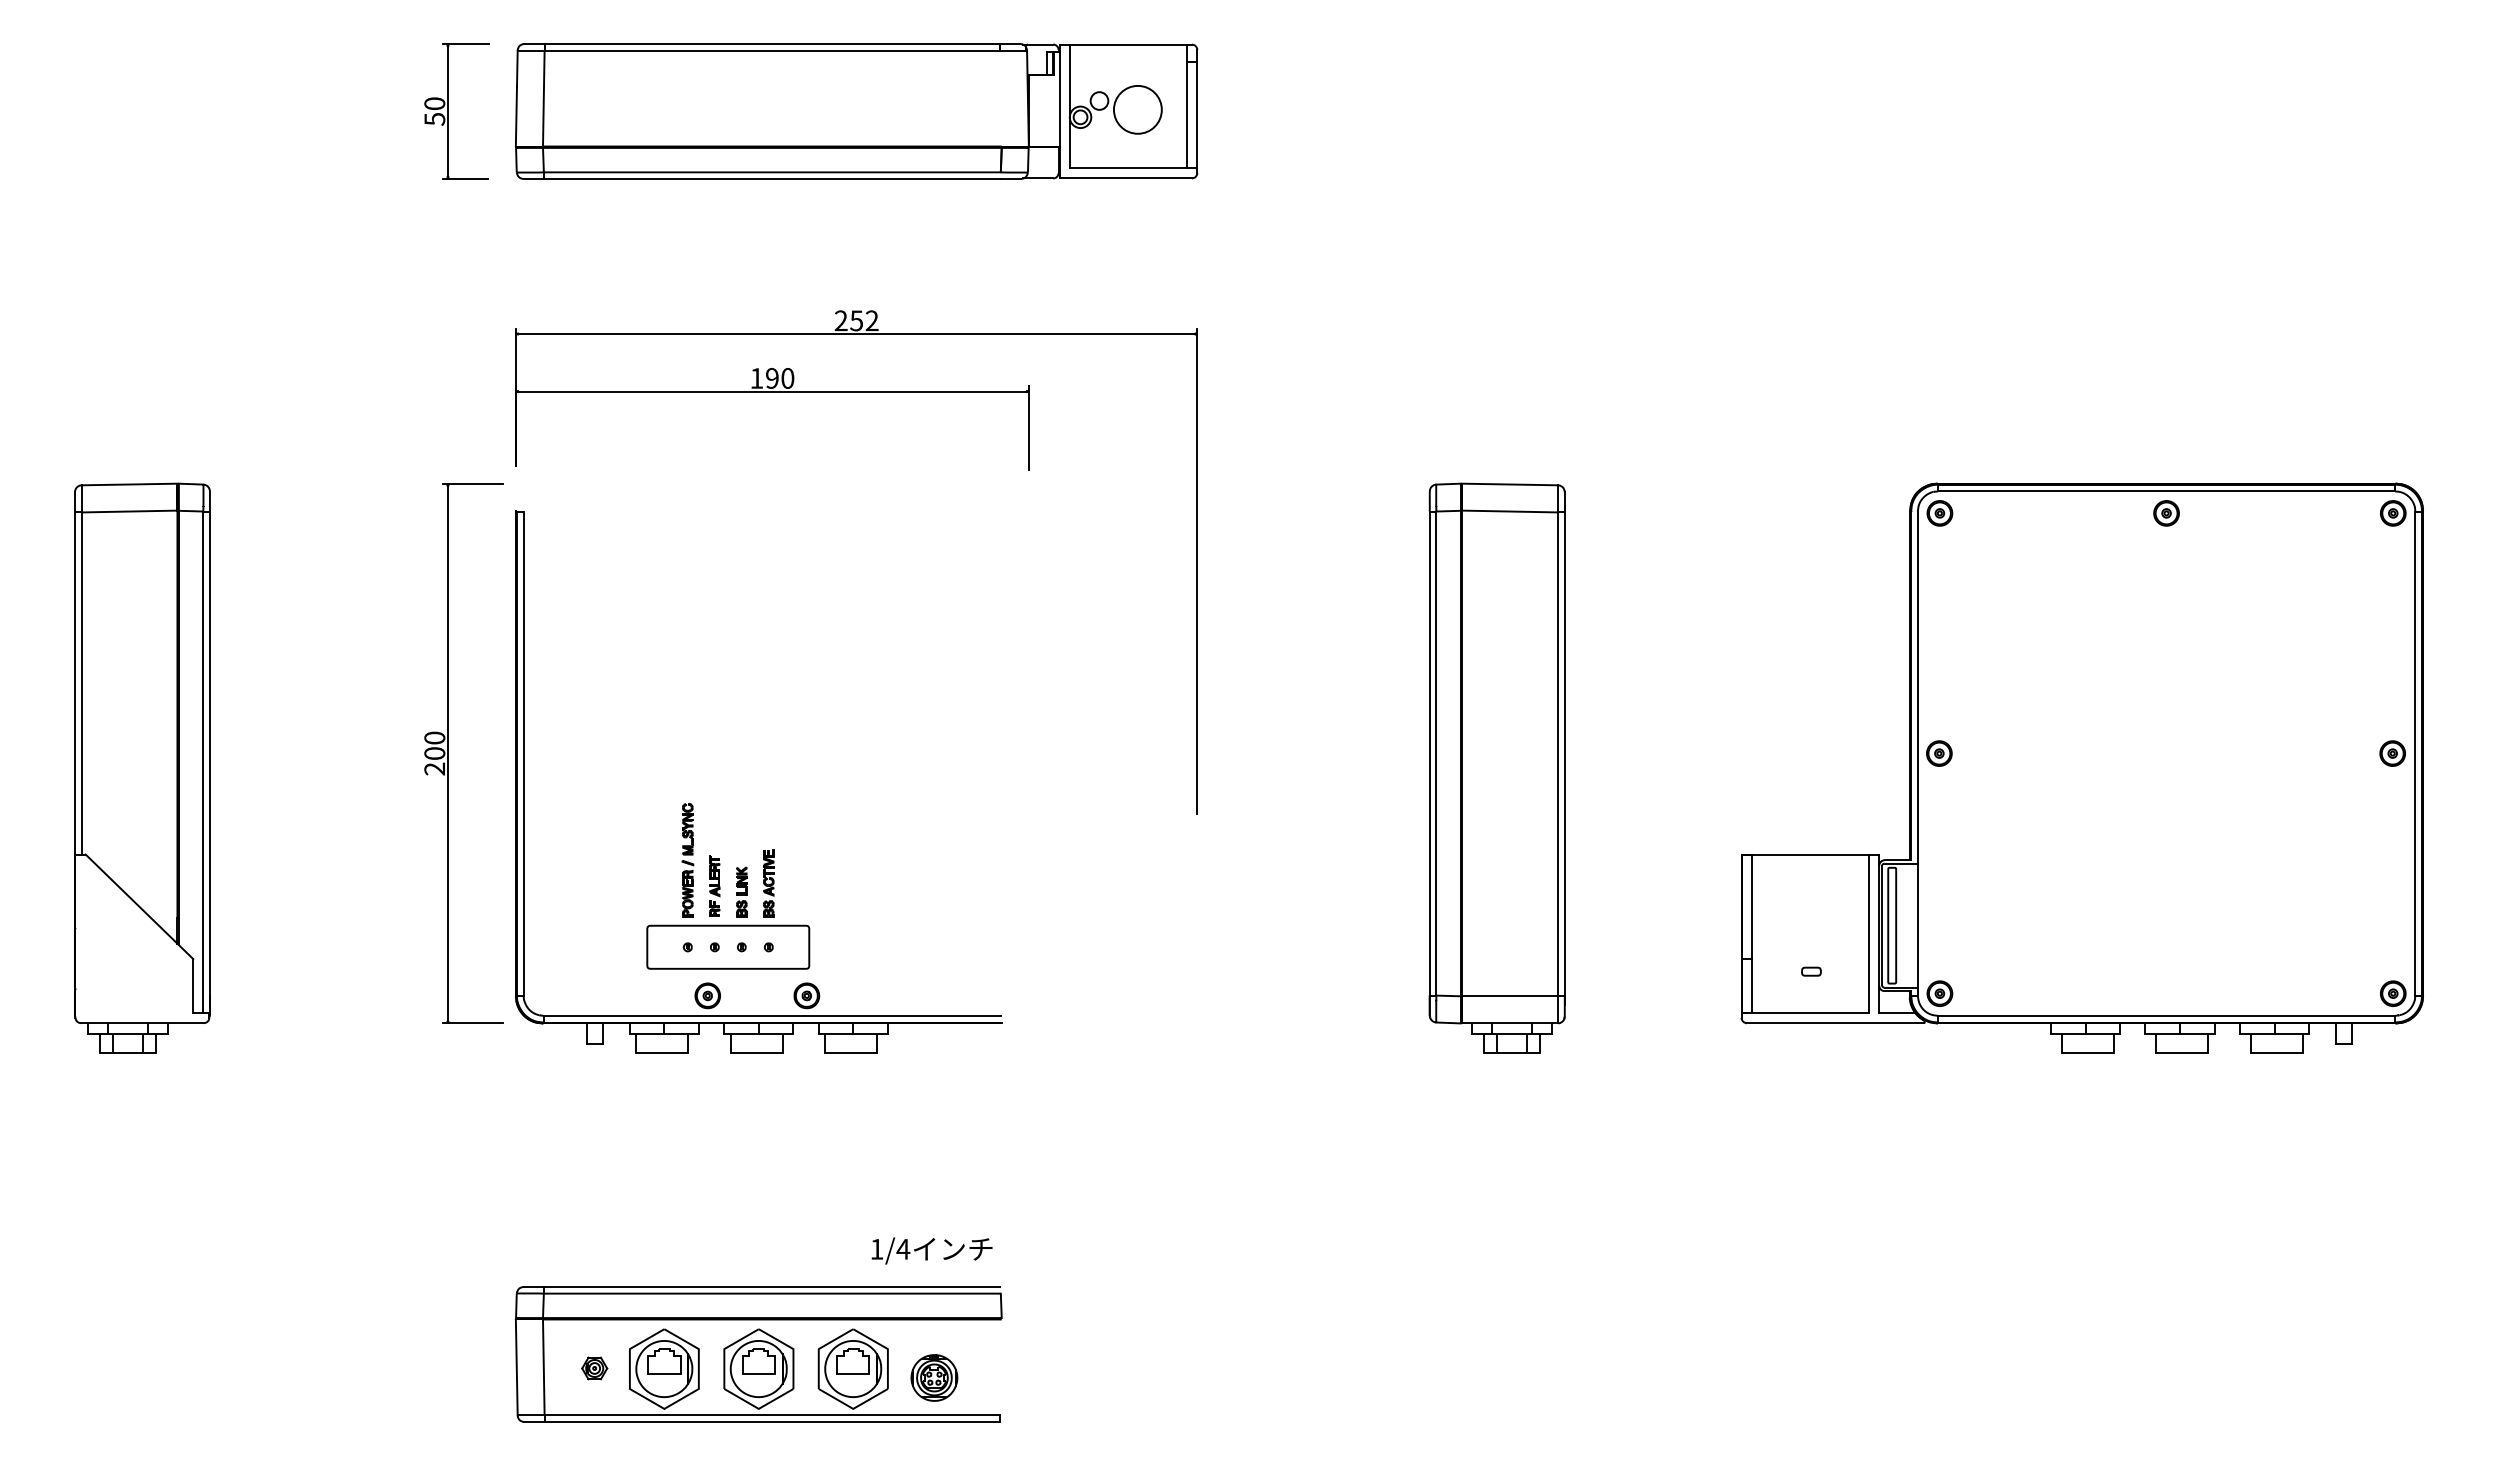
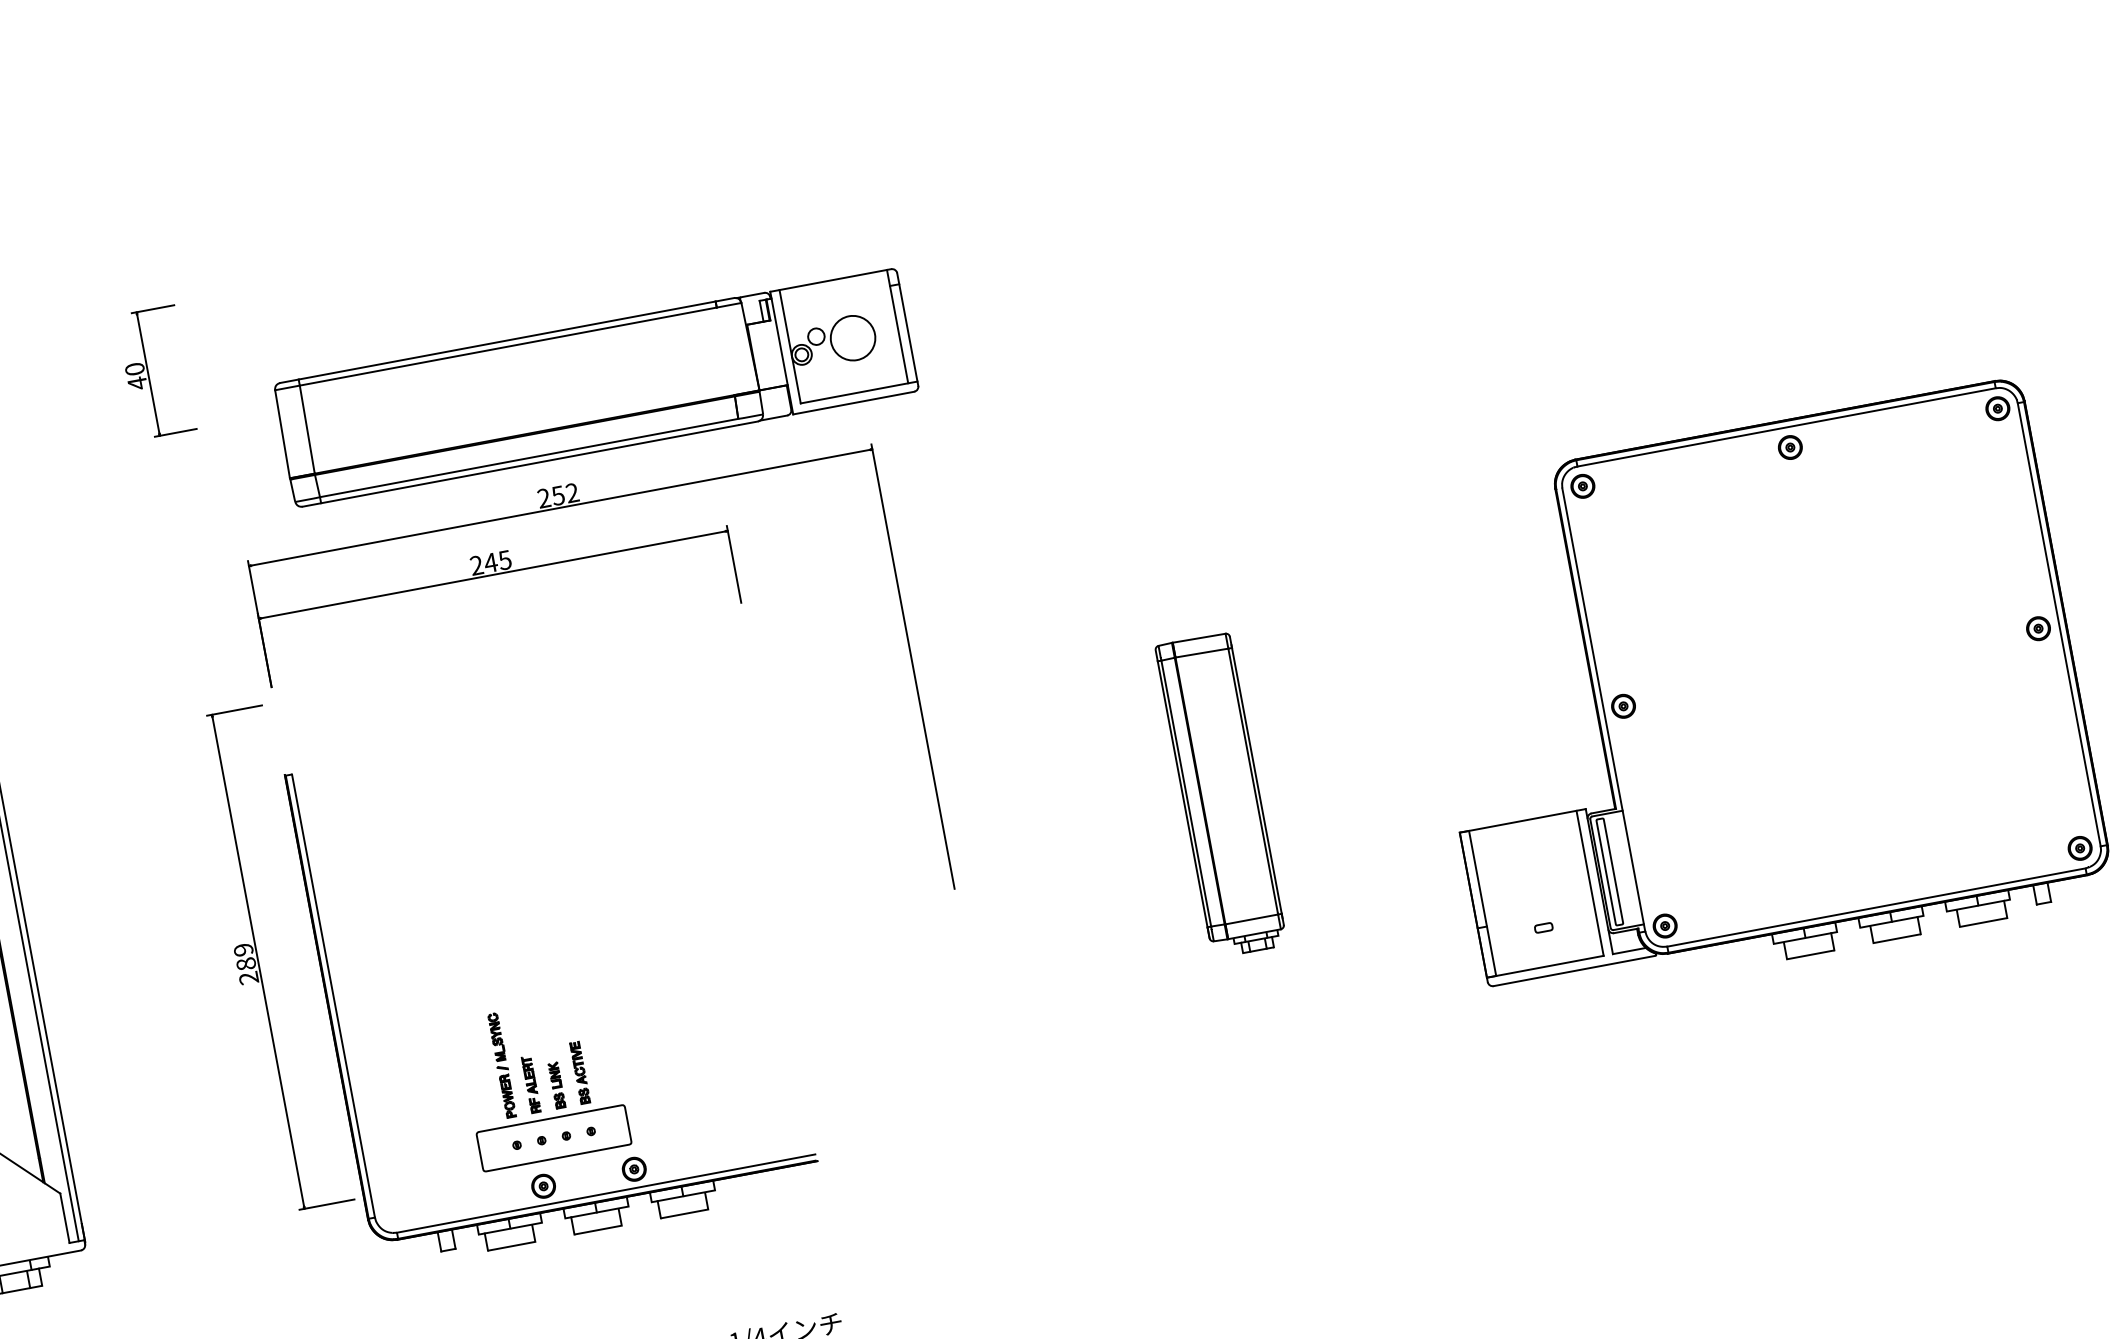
part: (856, 111) -> (595, 387), moved
text: (434, 119) -> (137, 383), 50 -> 40
text: (772, 377) -> (490, 561), 190 -> 245
text: (434, 745) -> (244, 956), 200 -> 289
part: (1496, 767) -> (1220, 794), size x0.6
part: (763, 850) -> (569, 1043), moved

